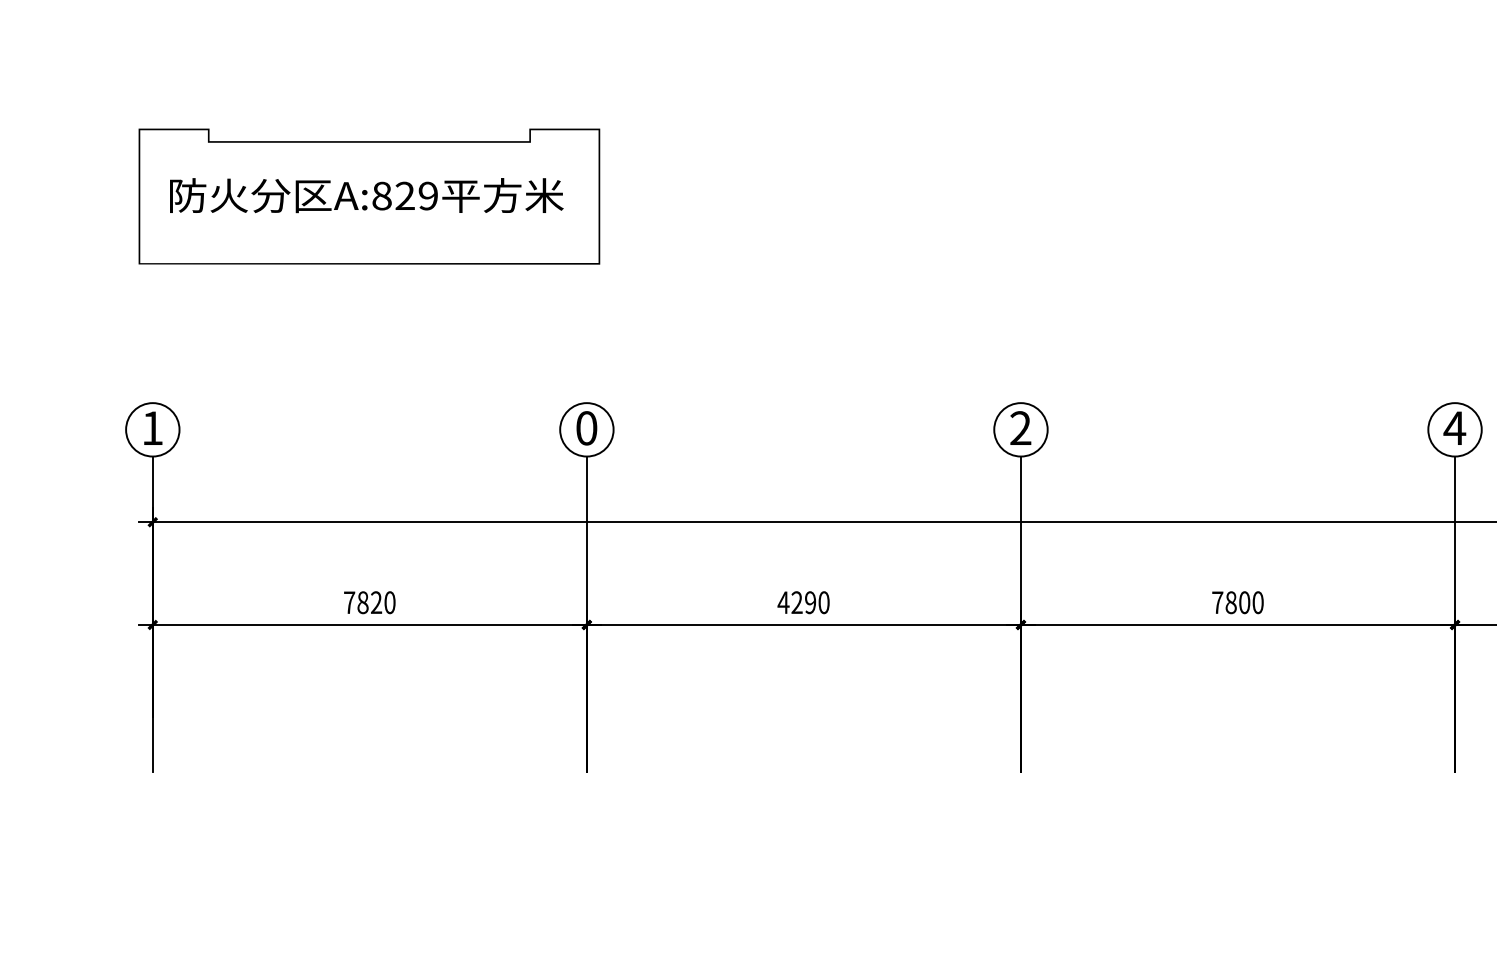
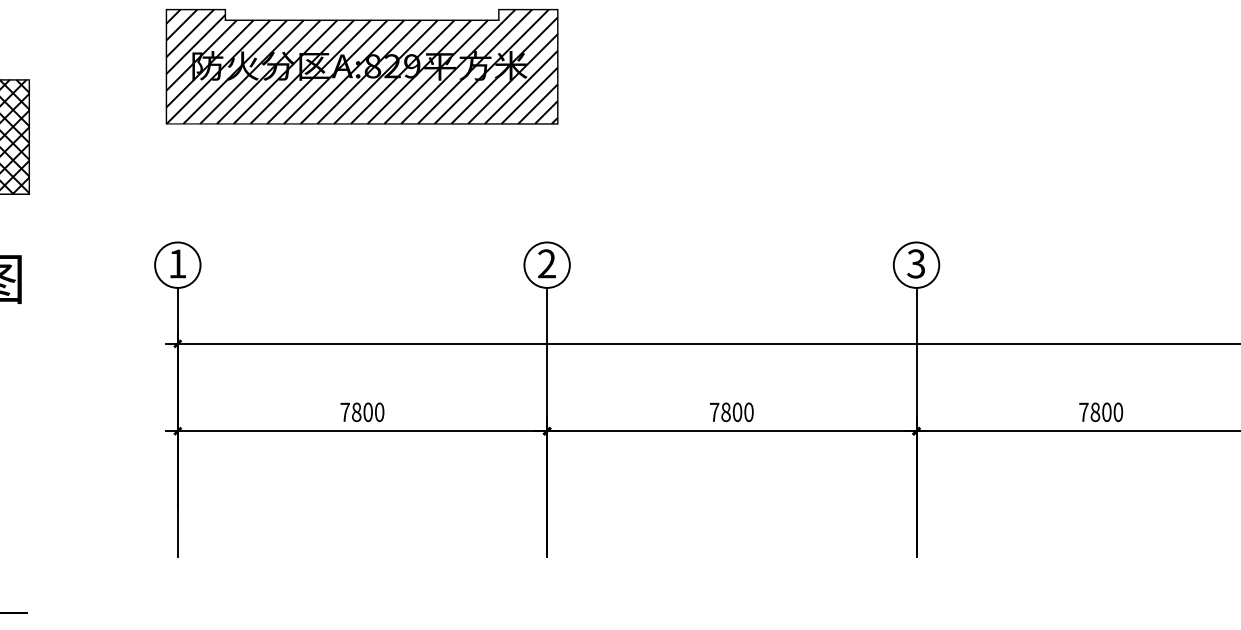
hatch: (369, 196) -> (362, 66), added
text: (586, 428) -> (546, 264), 0 -> 2
text: (1020, 428) -> (916, 264), 2 -> 3
text: (376, 602) -> (368, 412), 7820 -> 7800
text: (796, 602) -> (725, 412), 4290 -> 7800

